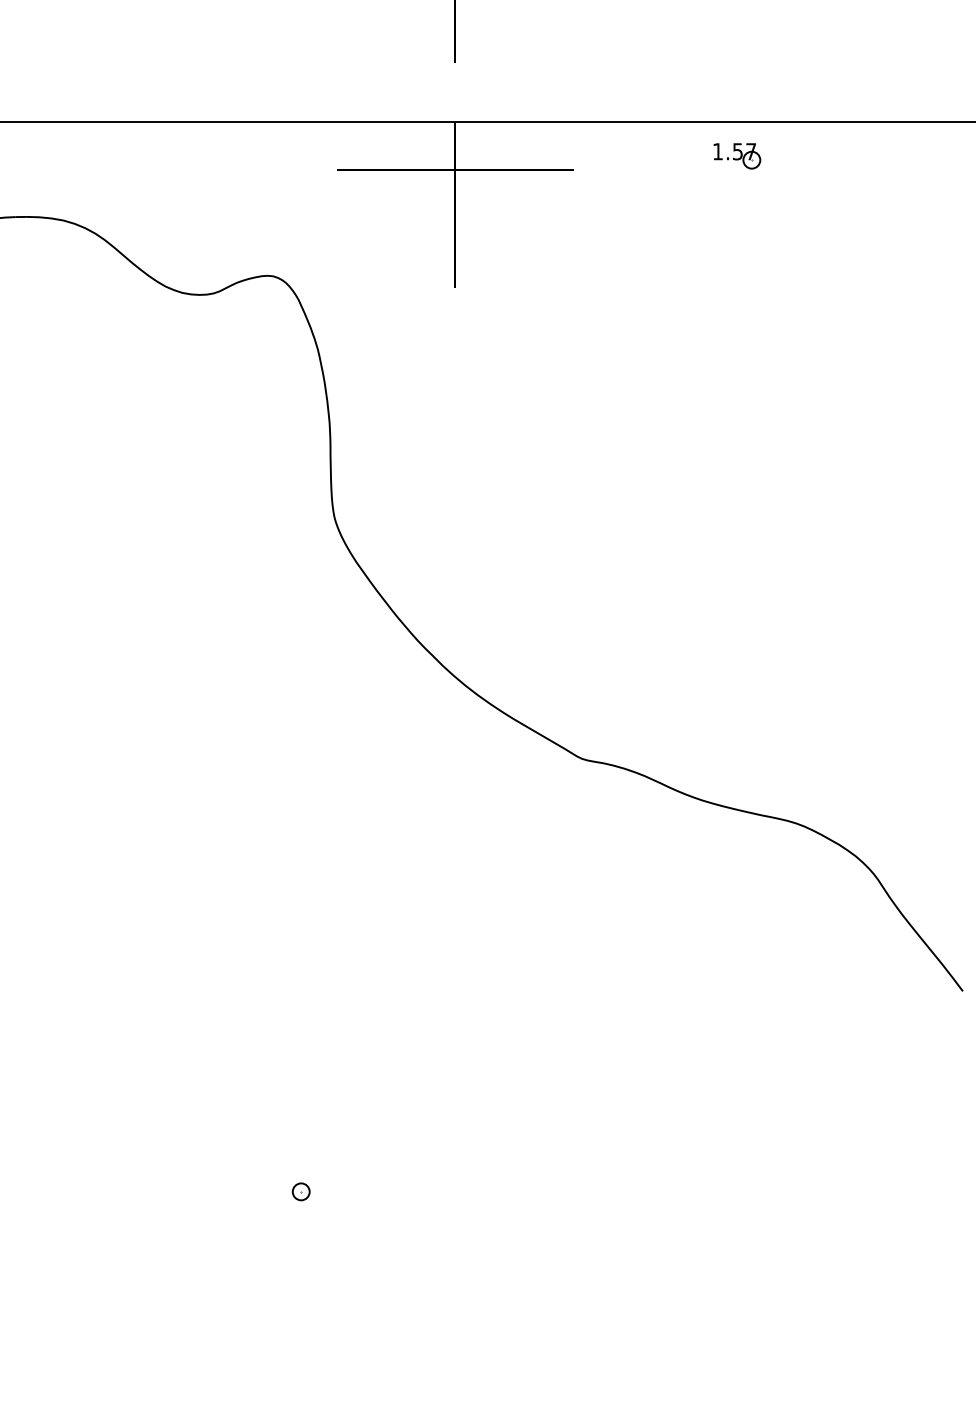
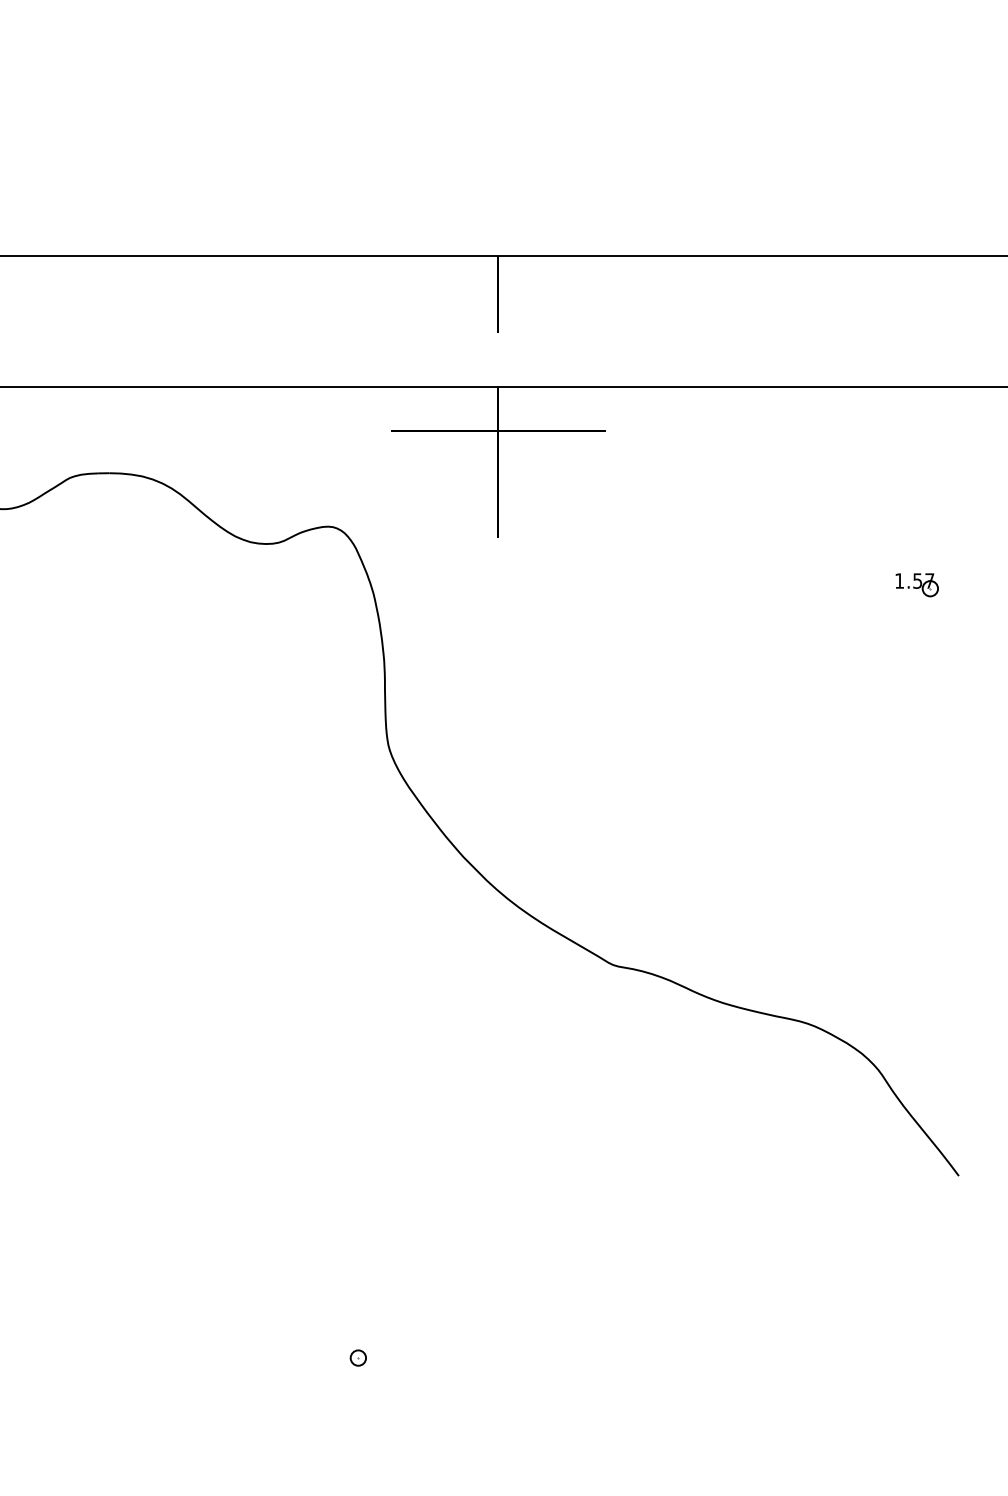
part: (736, 156) -> (916, 585), moved

